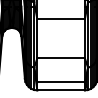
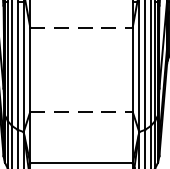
line: (61, 19) -> (82, 28), solid -> dashed
line: (61, 58) -> (82, 112), solid -> dashed

